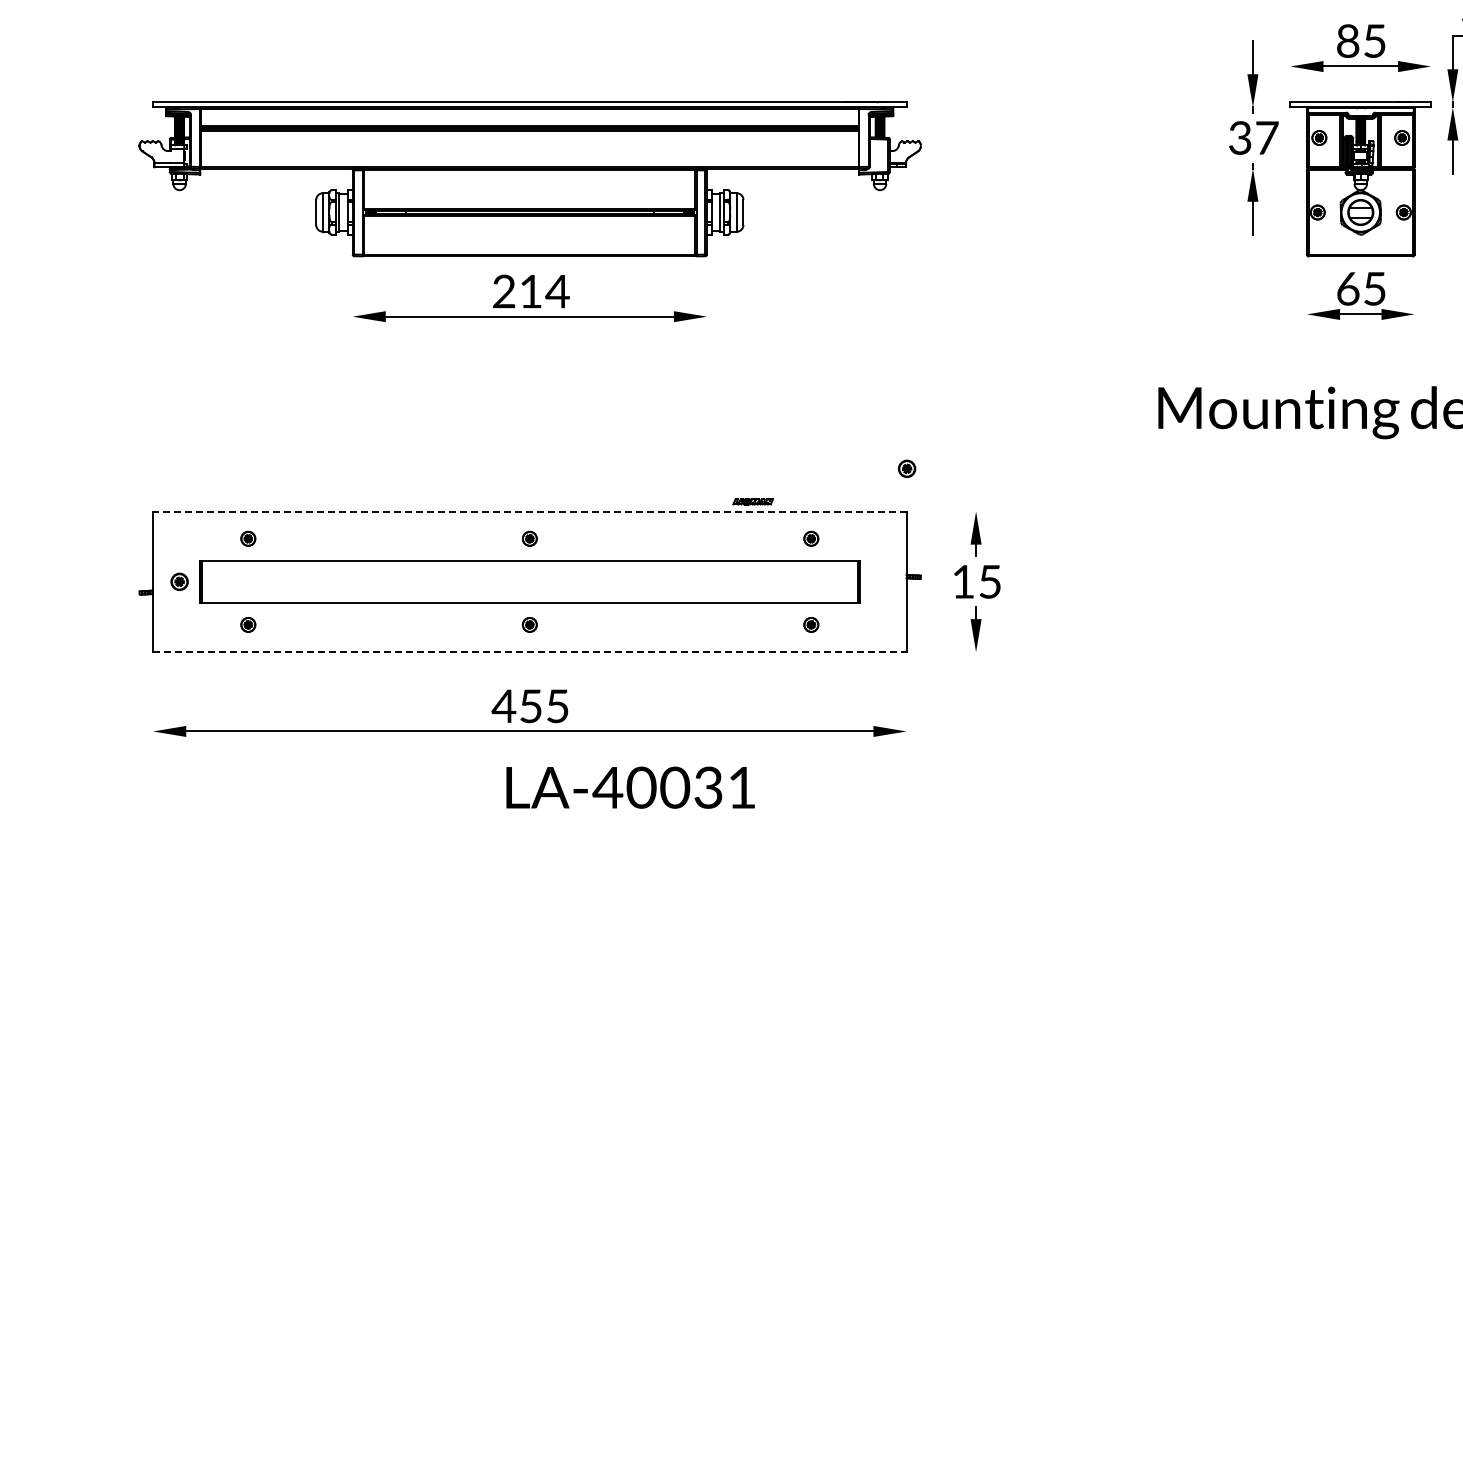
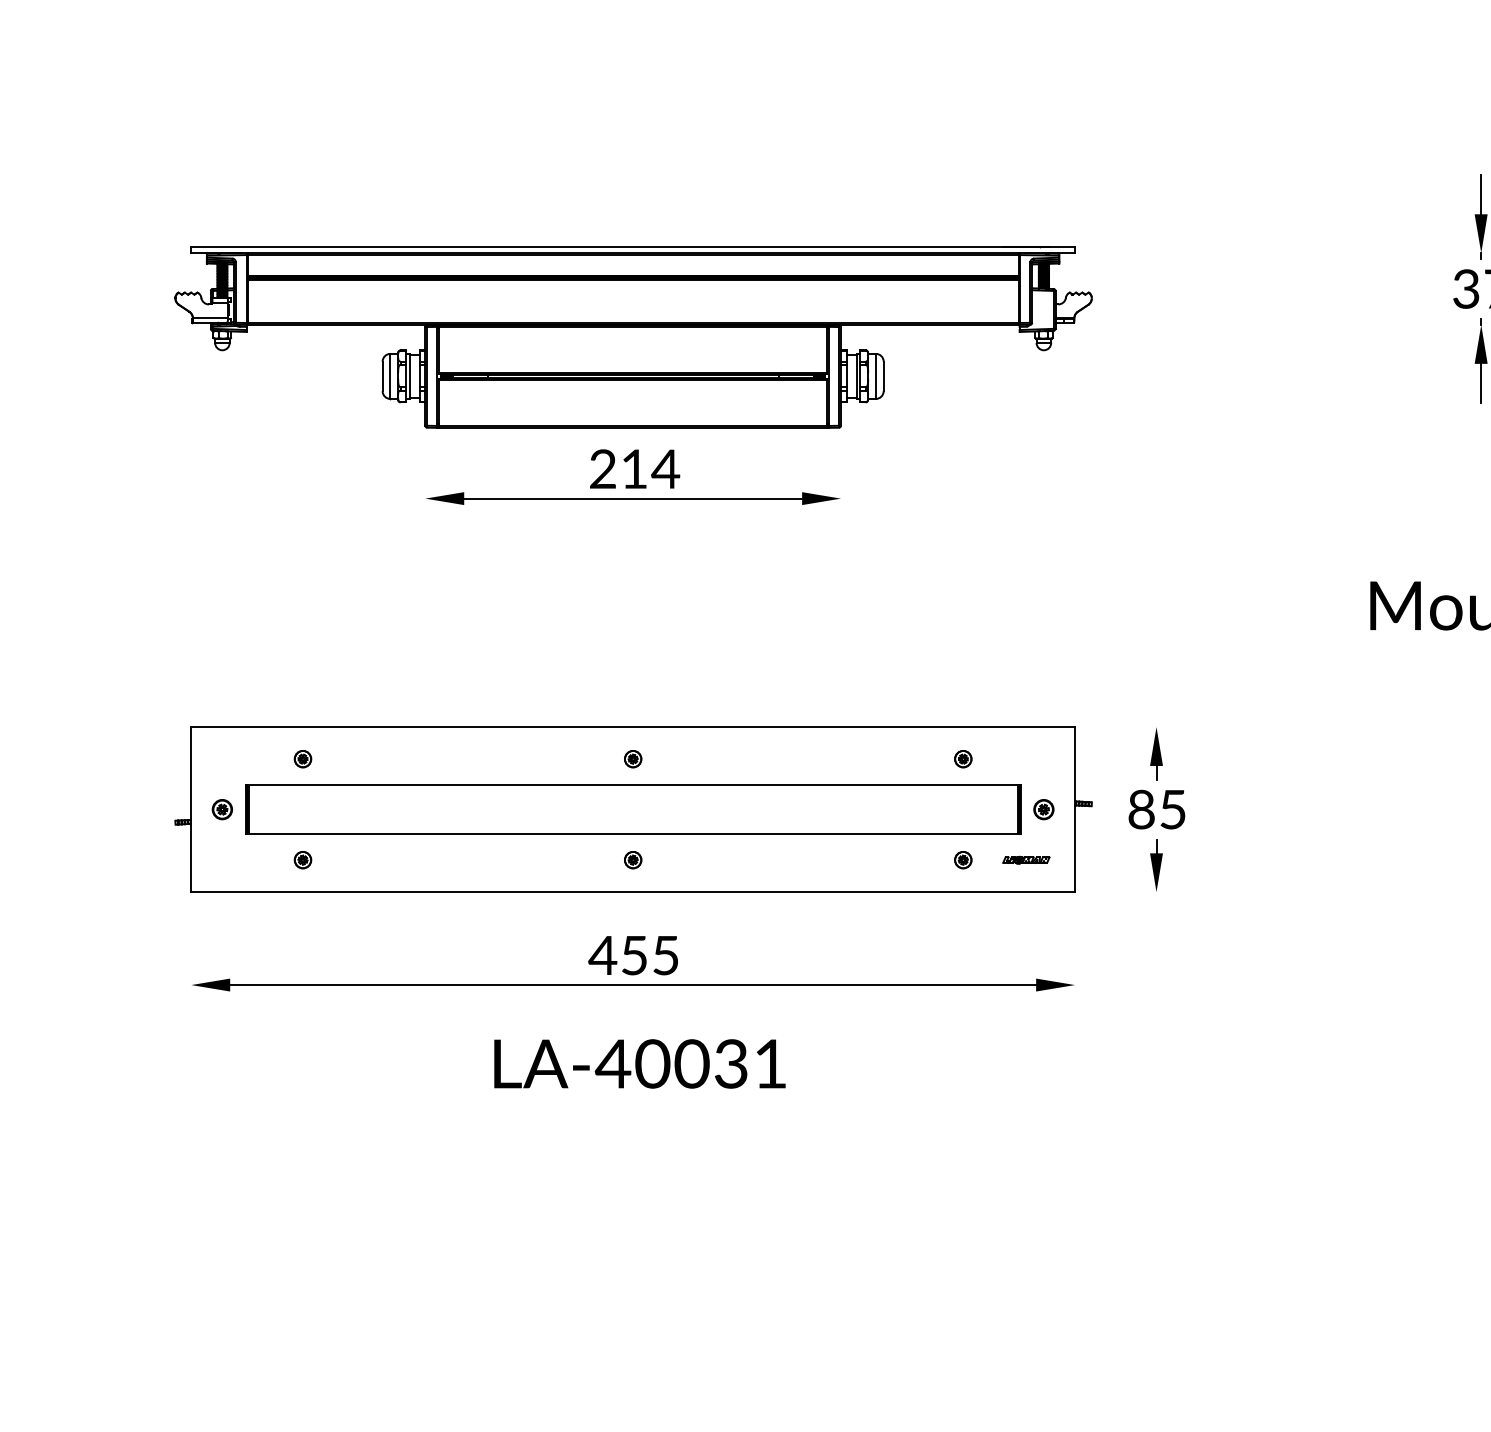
part: (906, 468) -> (1043, 809), moved
part: (752, 501) -> (1025, 859), moved
line: (529, 511) -> (632, 727), dashed -> solid
text: (963, 581) -> (1141, 809), 15 -> 85
line: (529, 652) -> (632, 892), dashed -> solid
text: (630, 787) -> (639, 1063), moved

